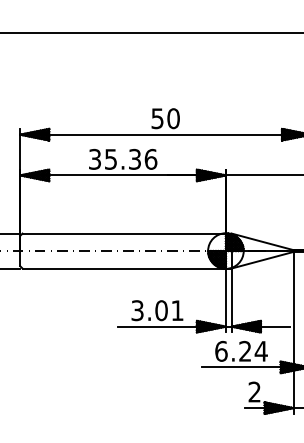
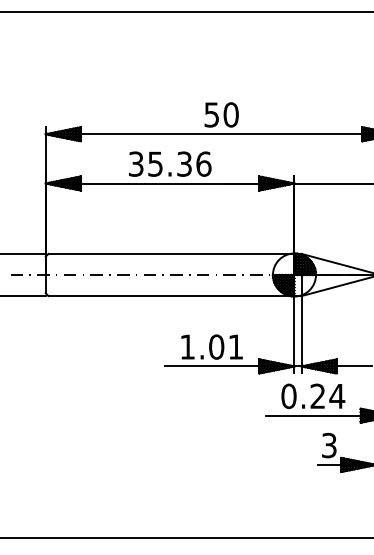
text: (137, 310) -> (187, 346), 3.01 -> 1.01
text: (220, 350) -> (288, 395), 6.24 -> 0.24
text: (254, 392) -> (329, 445), 2 -> 3

